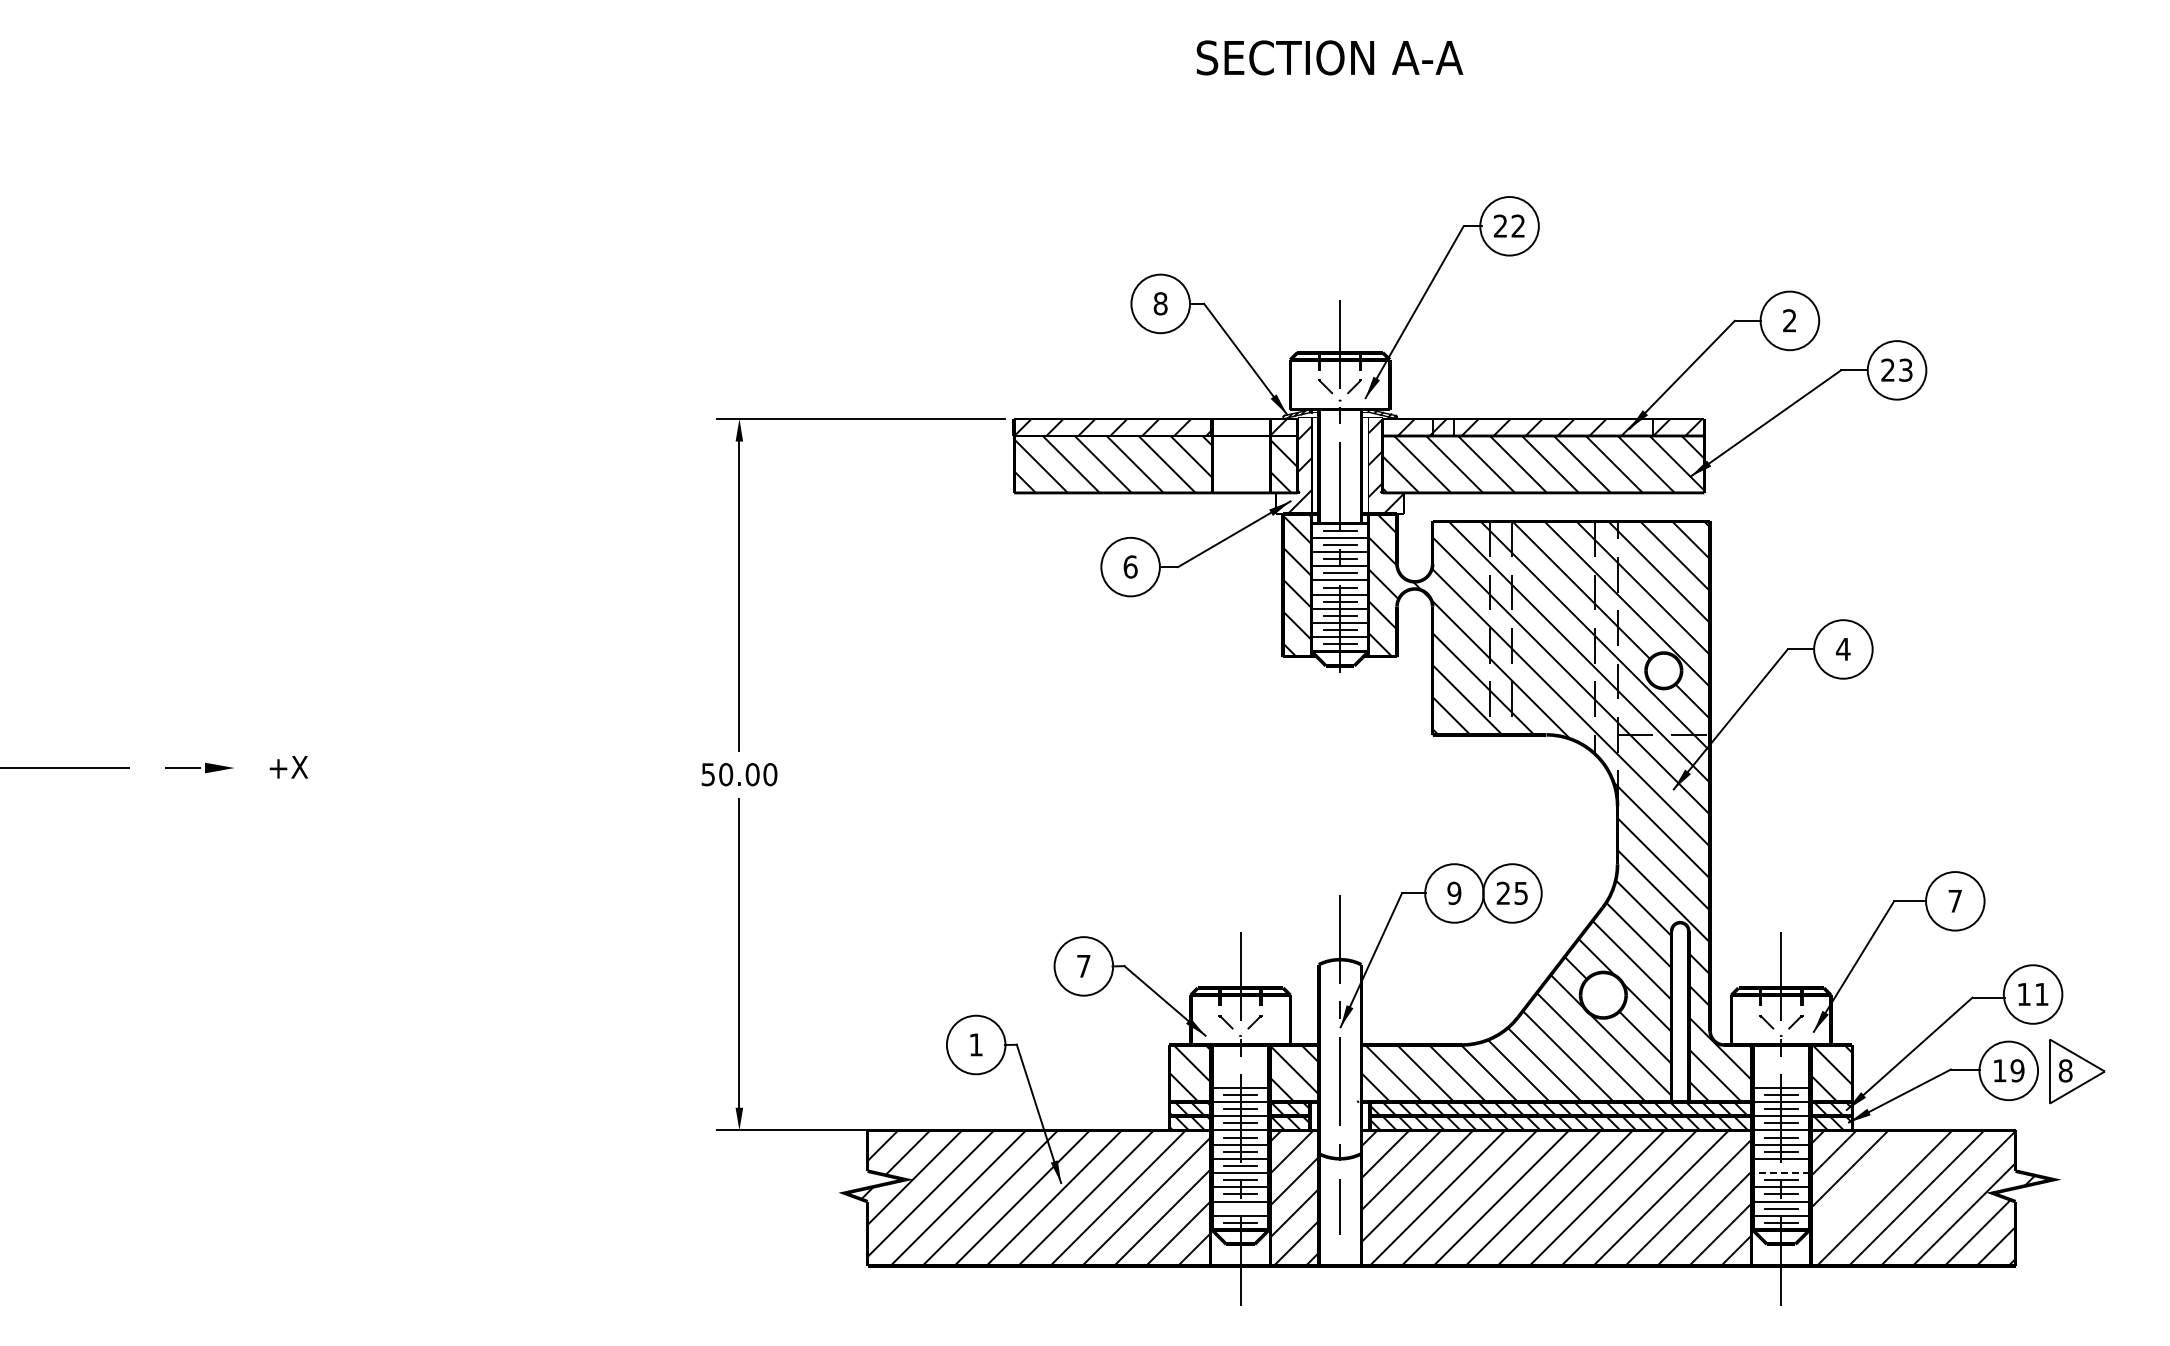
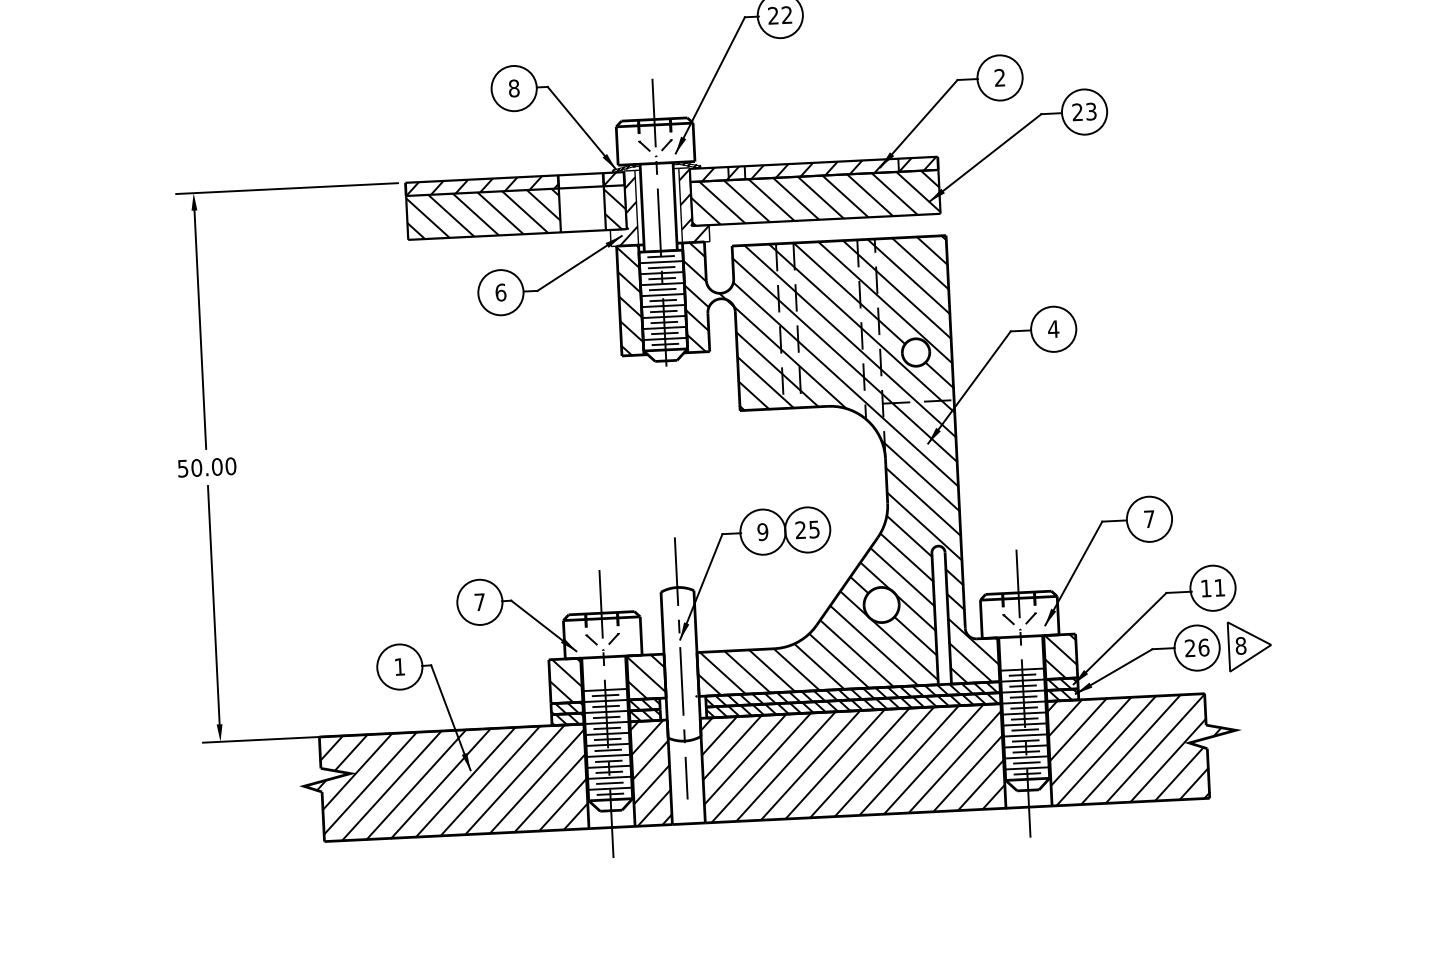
text: (2008, 1070) -> (1196, 647), 19 -> 26
line: (1780, 1165) -> (1024, 729), added
line: (1780, 1173) -> (1024, 735), dashed -> solid
line: (1865, 1184) -> (1090, 741), added
line: (1240, 1208) -> (609, 783), added

